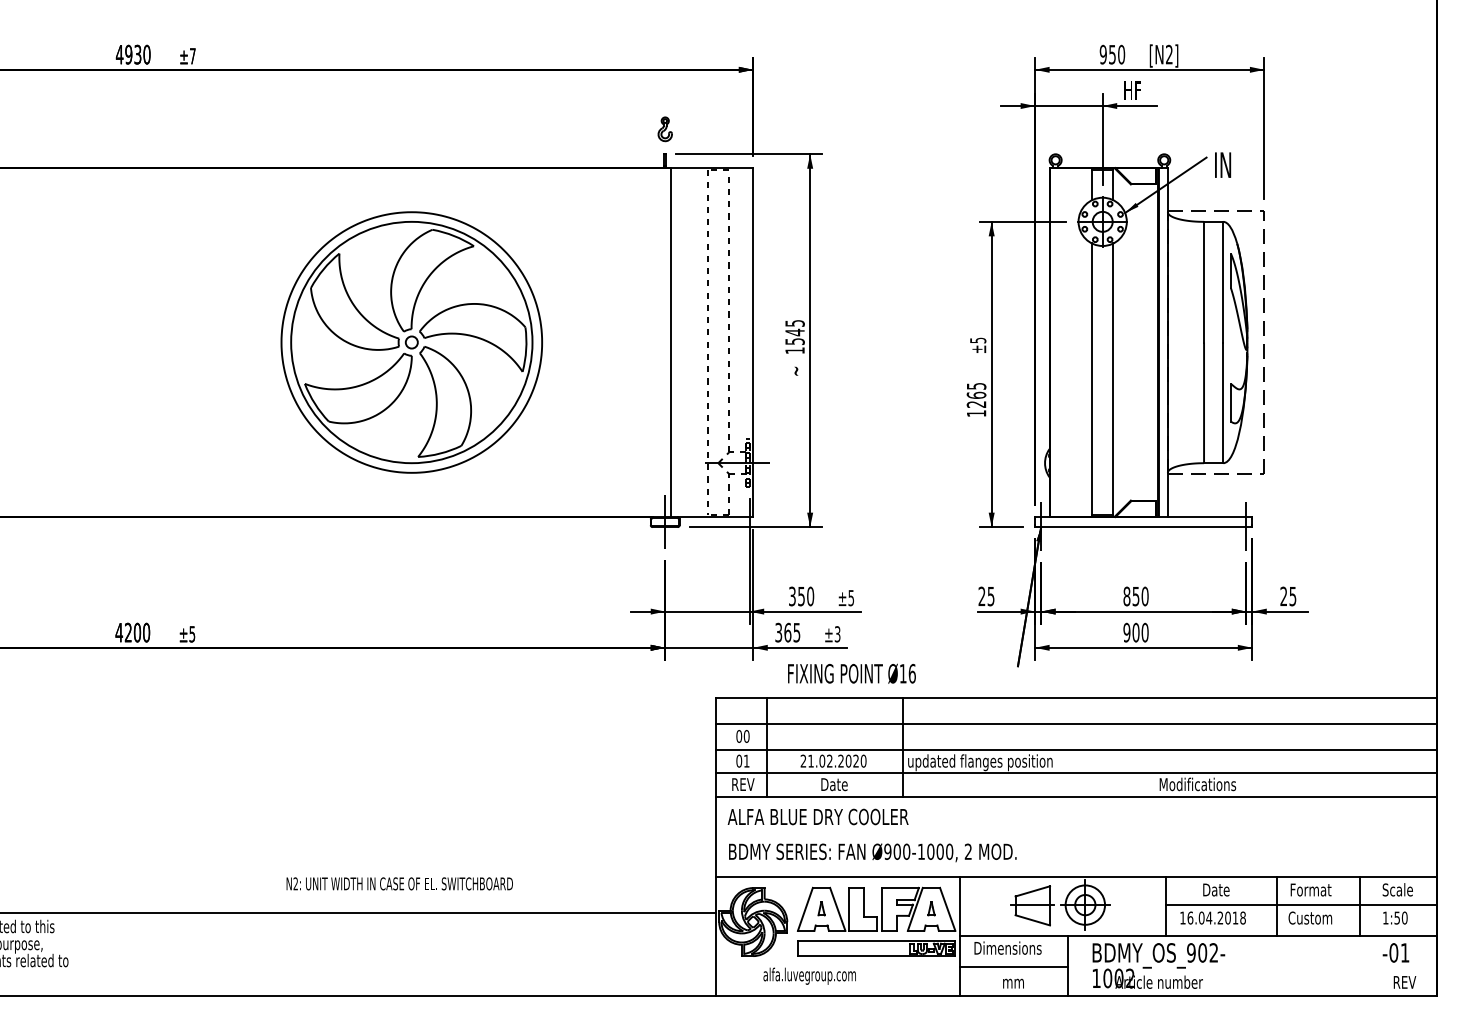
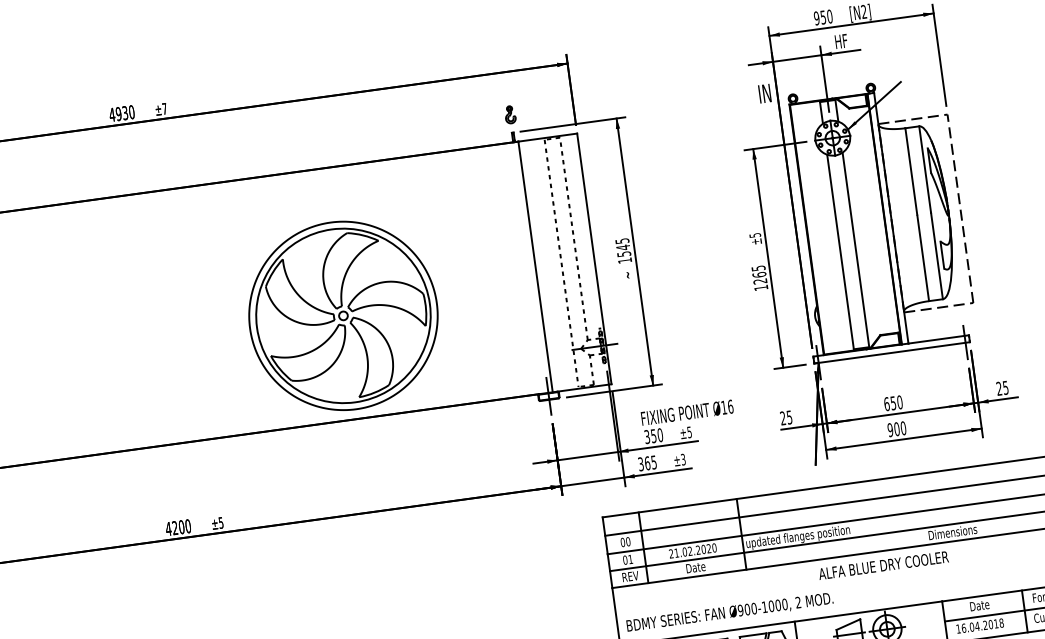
text: (1223, 164) -> (765, 93), moved
part: (411, 342) -> (343, 315), moved
text: (1126, 596) -> (886, 404), 850 -> 650
text: (851, 673) -> (687, 412), moved
text: (1198, 784) -> (956, 531), Modifications -> Dimensions
text: (817, 816) -> (883, 565), moved

